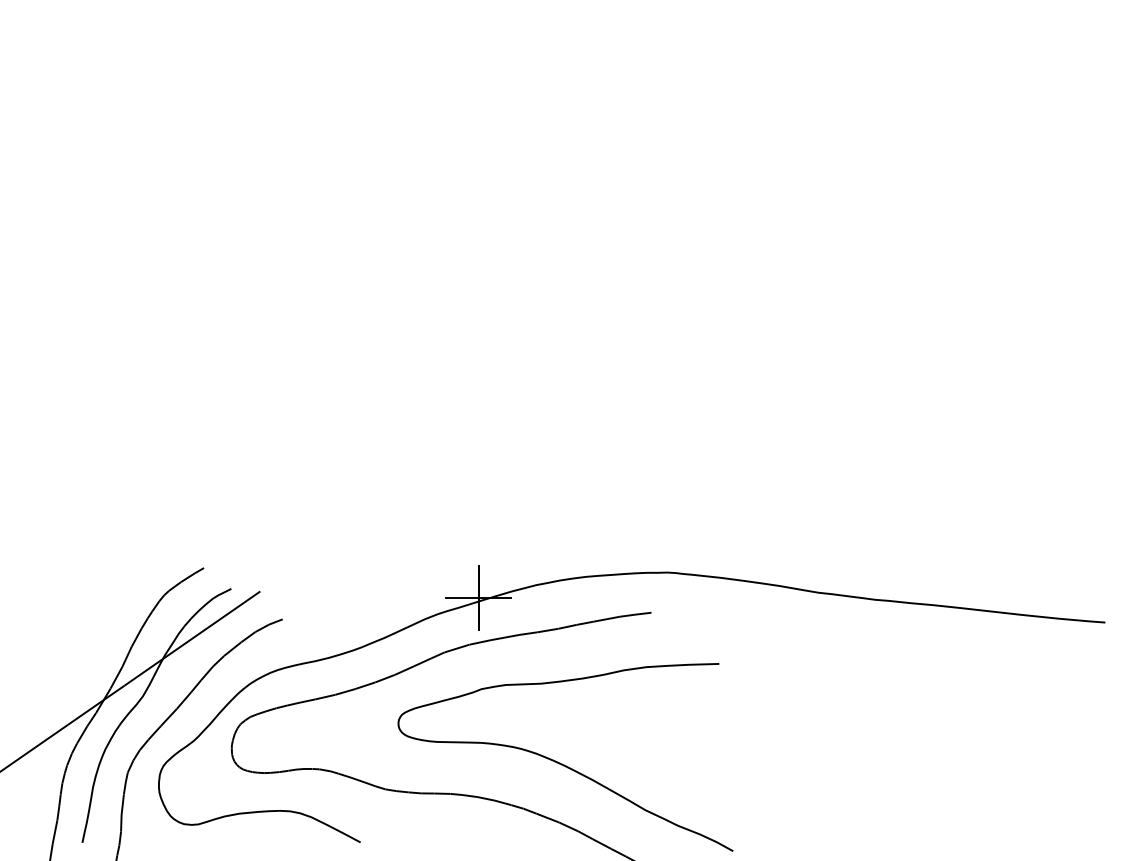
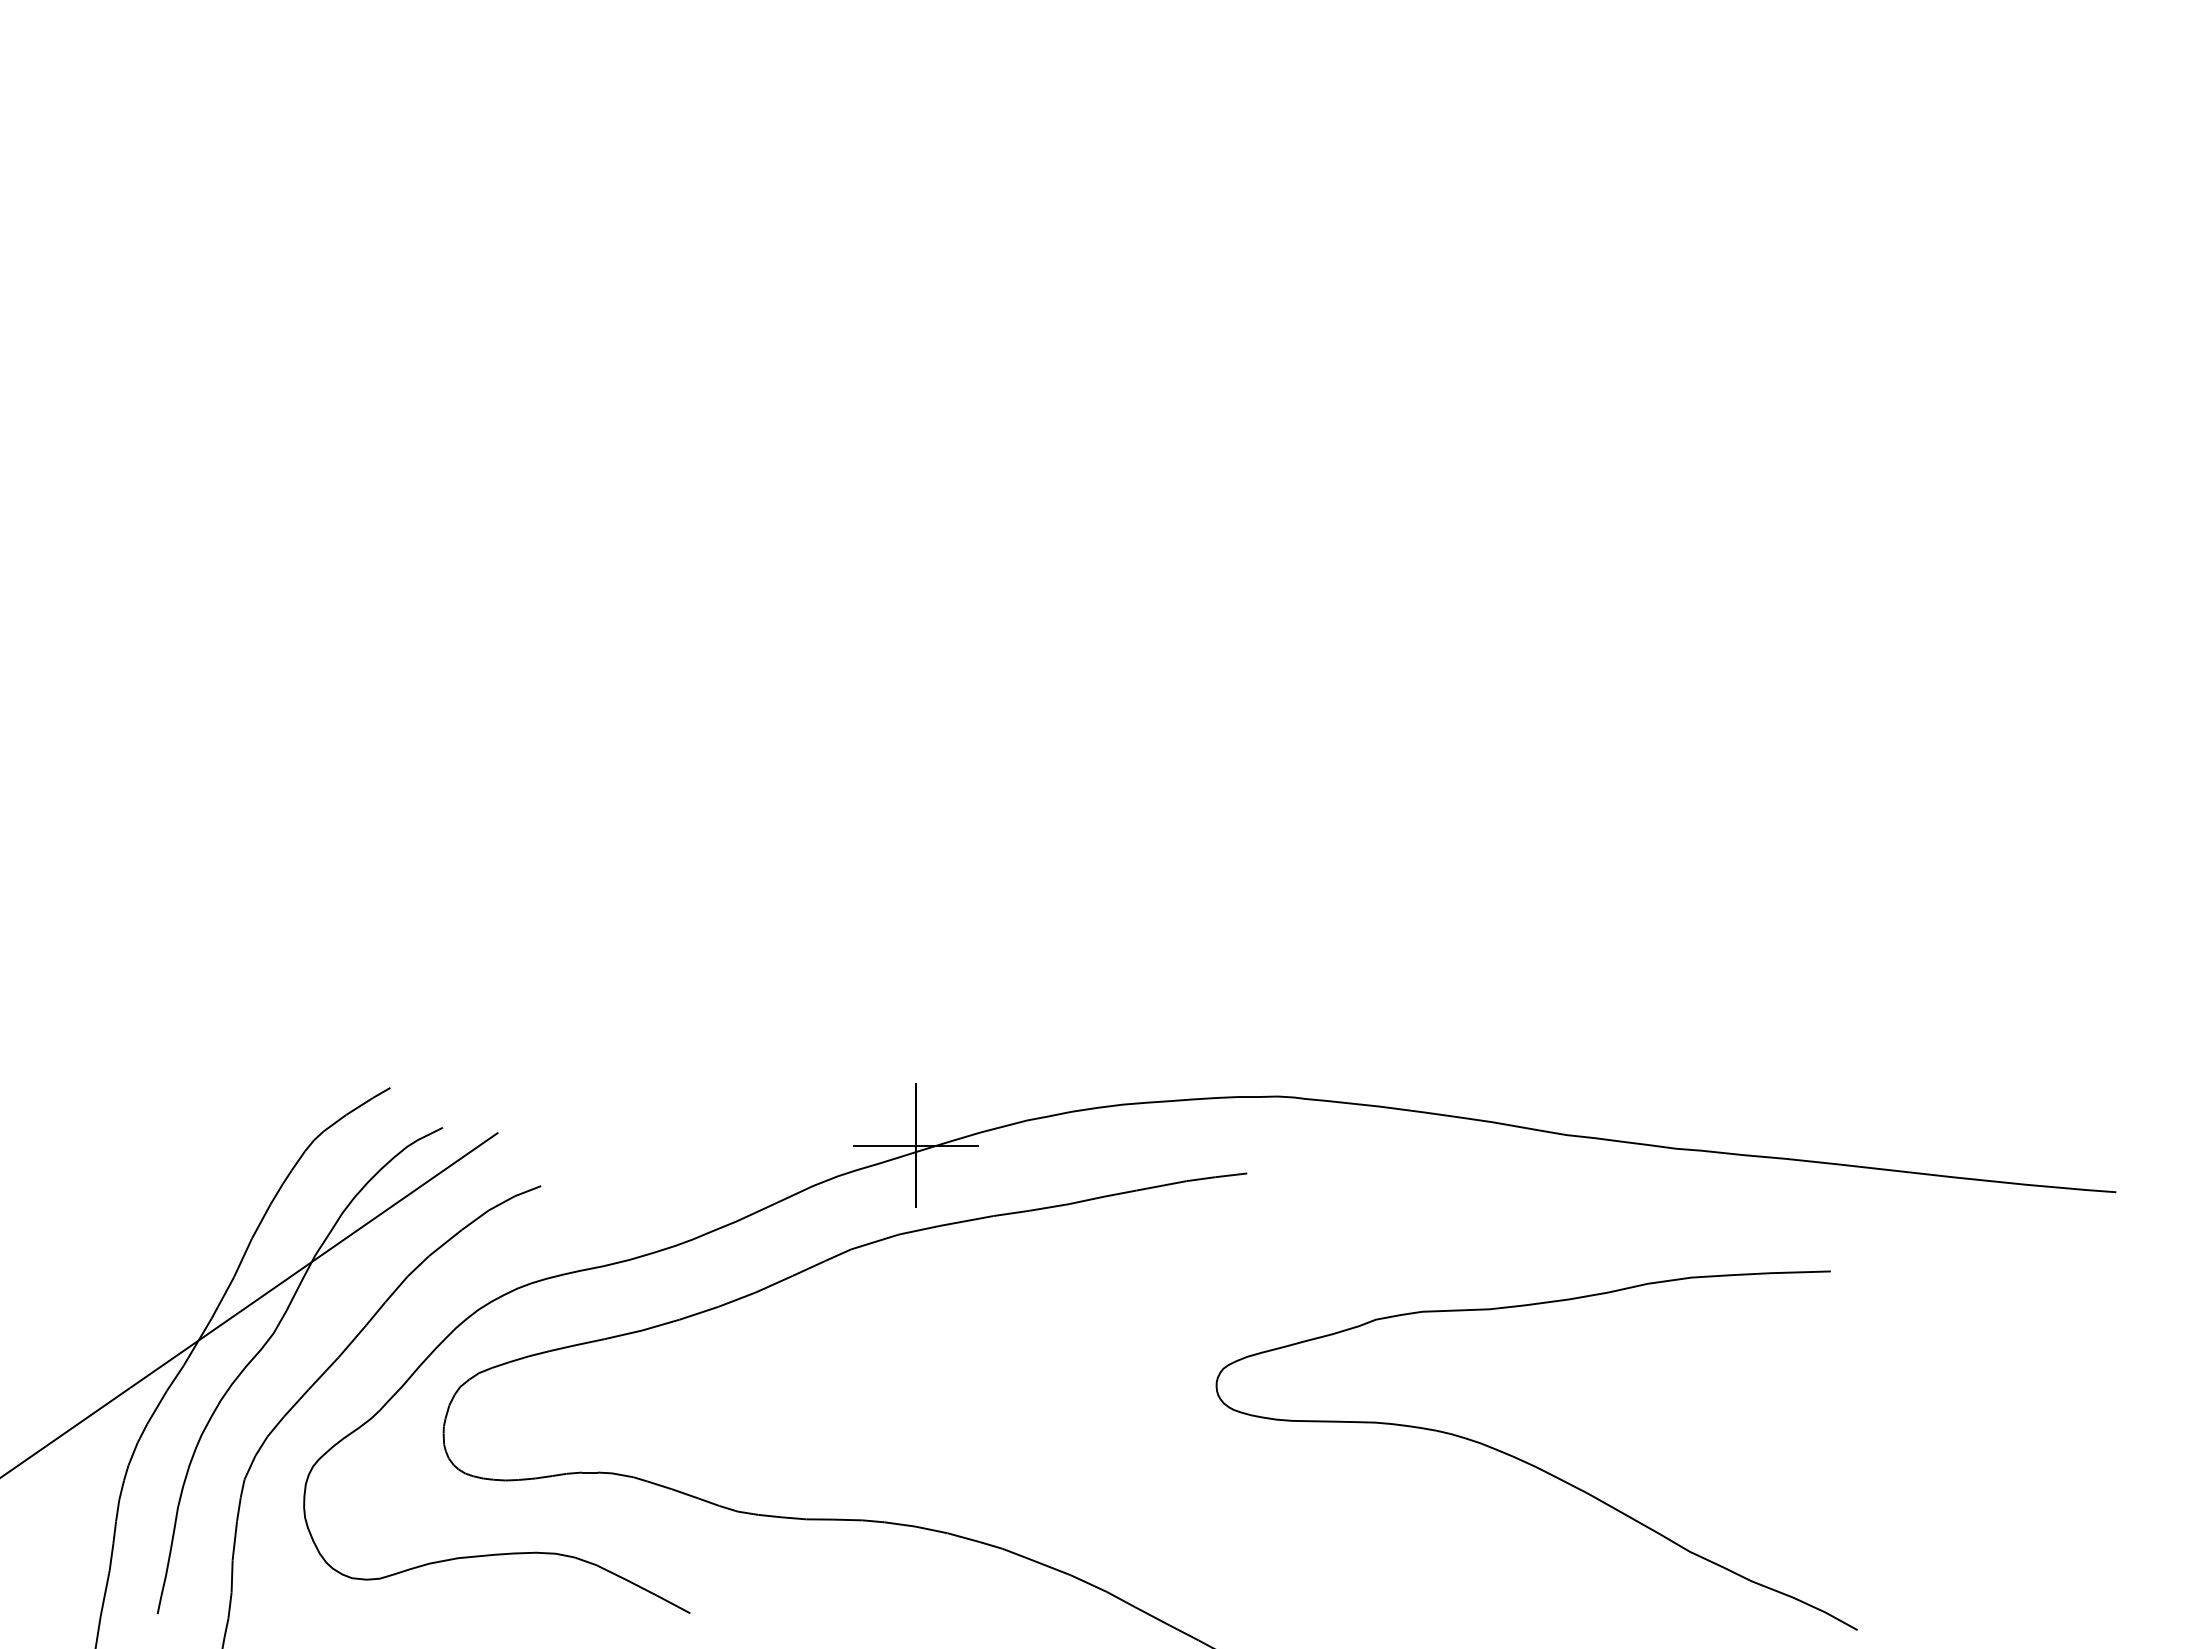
curve: (562, 763) -> (1530, 1462), moved

